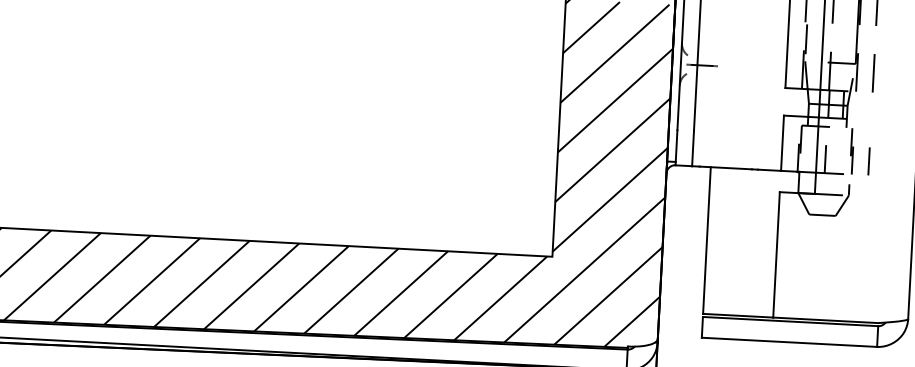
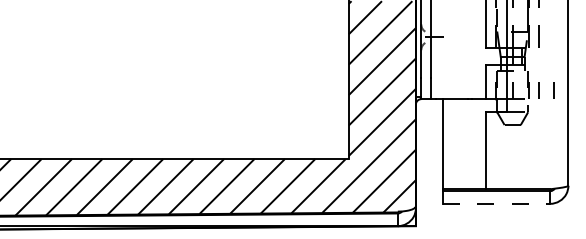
line: (892, 162) -> (553, 90), added
line: (789, 341) -> (496, 203), solid -> dashed

